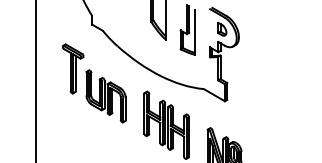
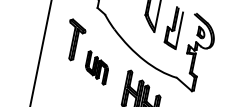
part: (105, 96) -> (96, 67), size x0.7

